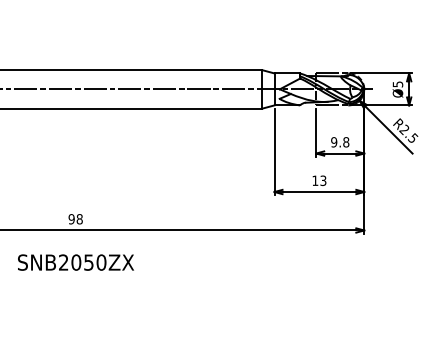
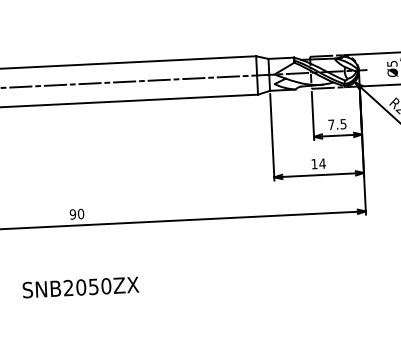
text: (340, 142) -> (337, 124), 9.8 -> 7.5
text: (323, 180) -> (322, 163), 13 -> 14
text: (79, 219) -> (80, 214), 98 -> 90
text: (75, 262) -> (80, 287), moved

